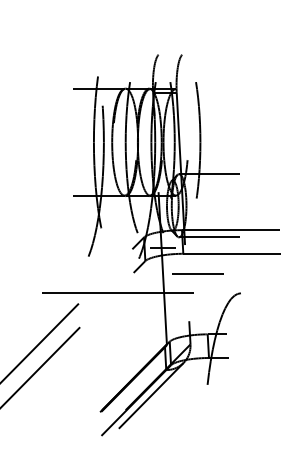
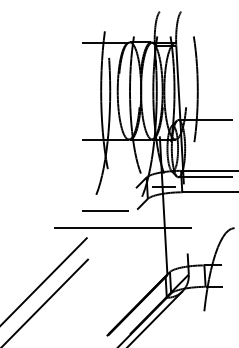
line: (197, 273) -> (105, 210), moved

